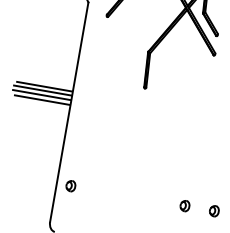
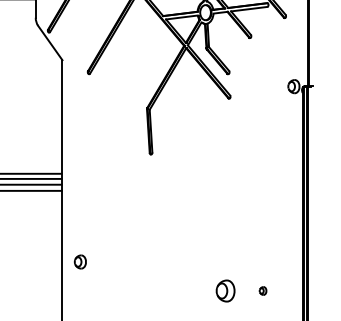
part: (71, 185) -> (80, 261), moved
part: (184, 205) -> (225, 290), size x1.6
part: (213, 210) -> (262, 290), size x0.6

